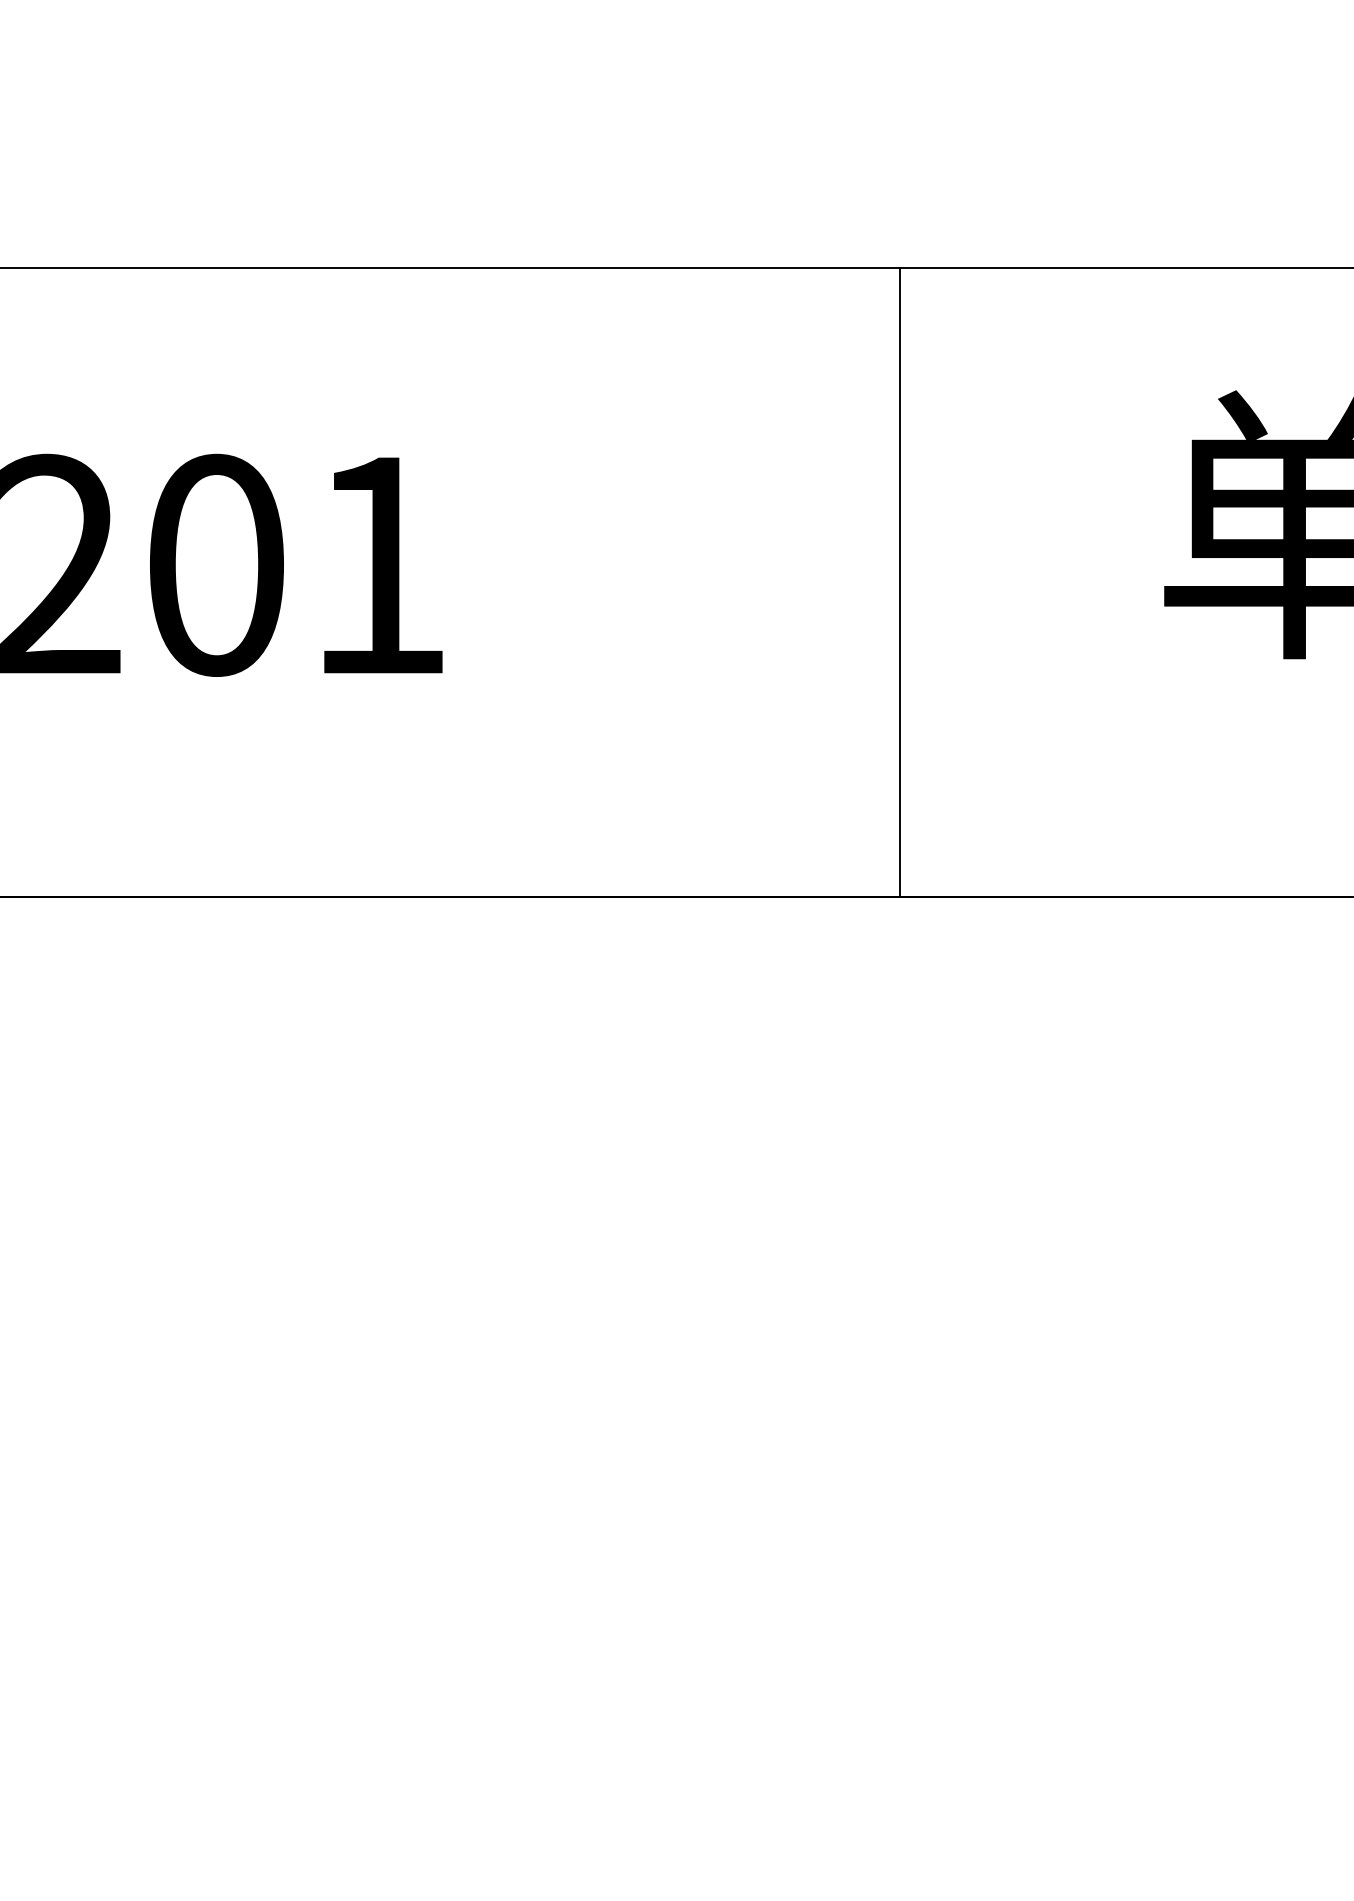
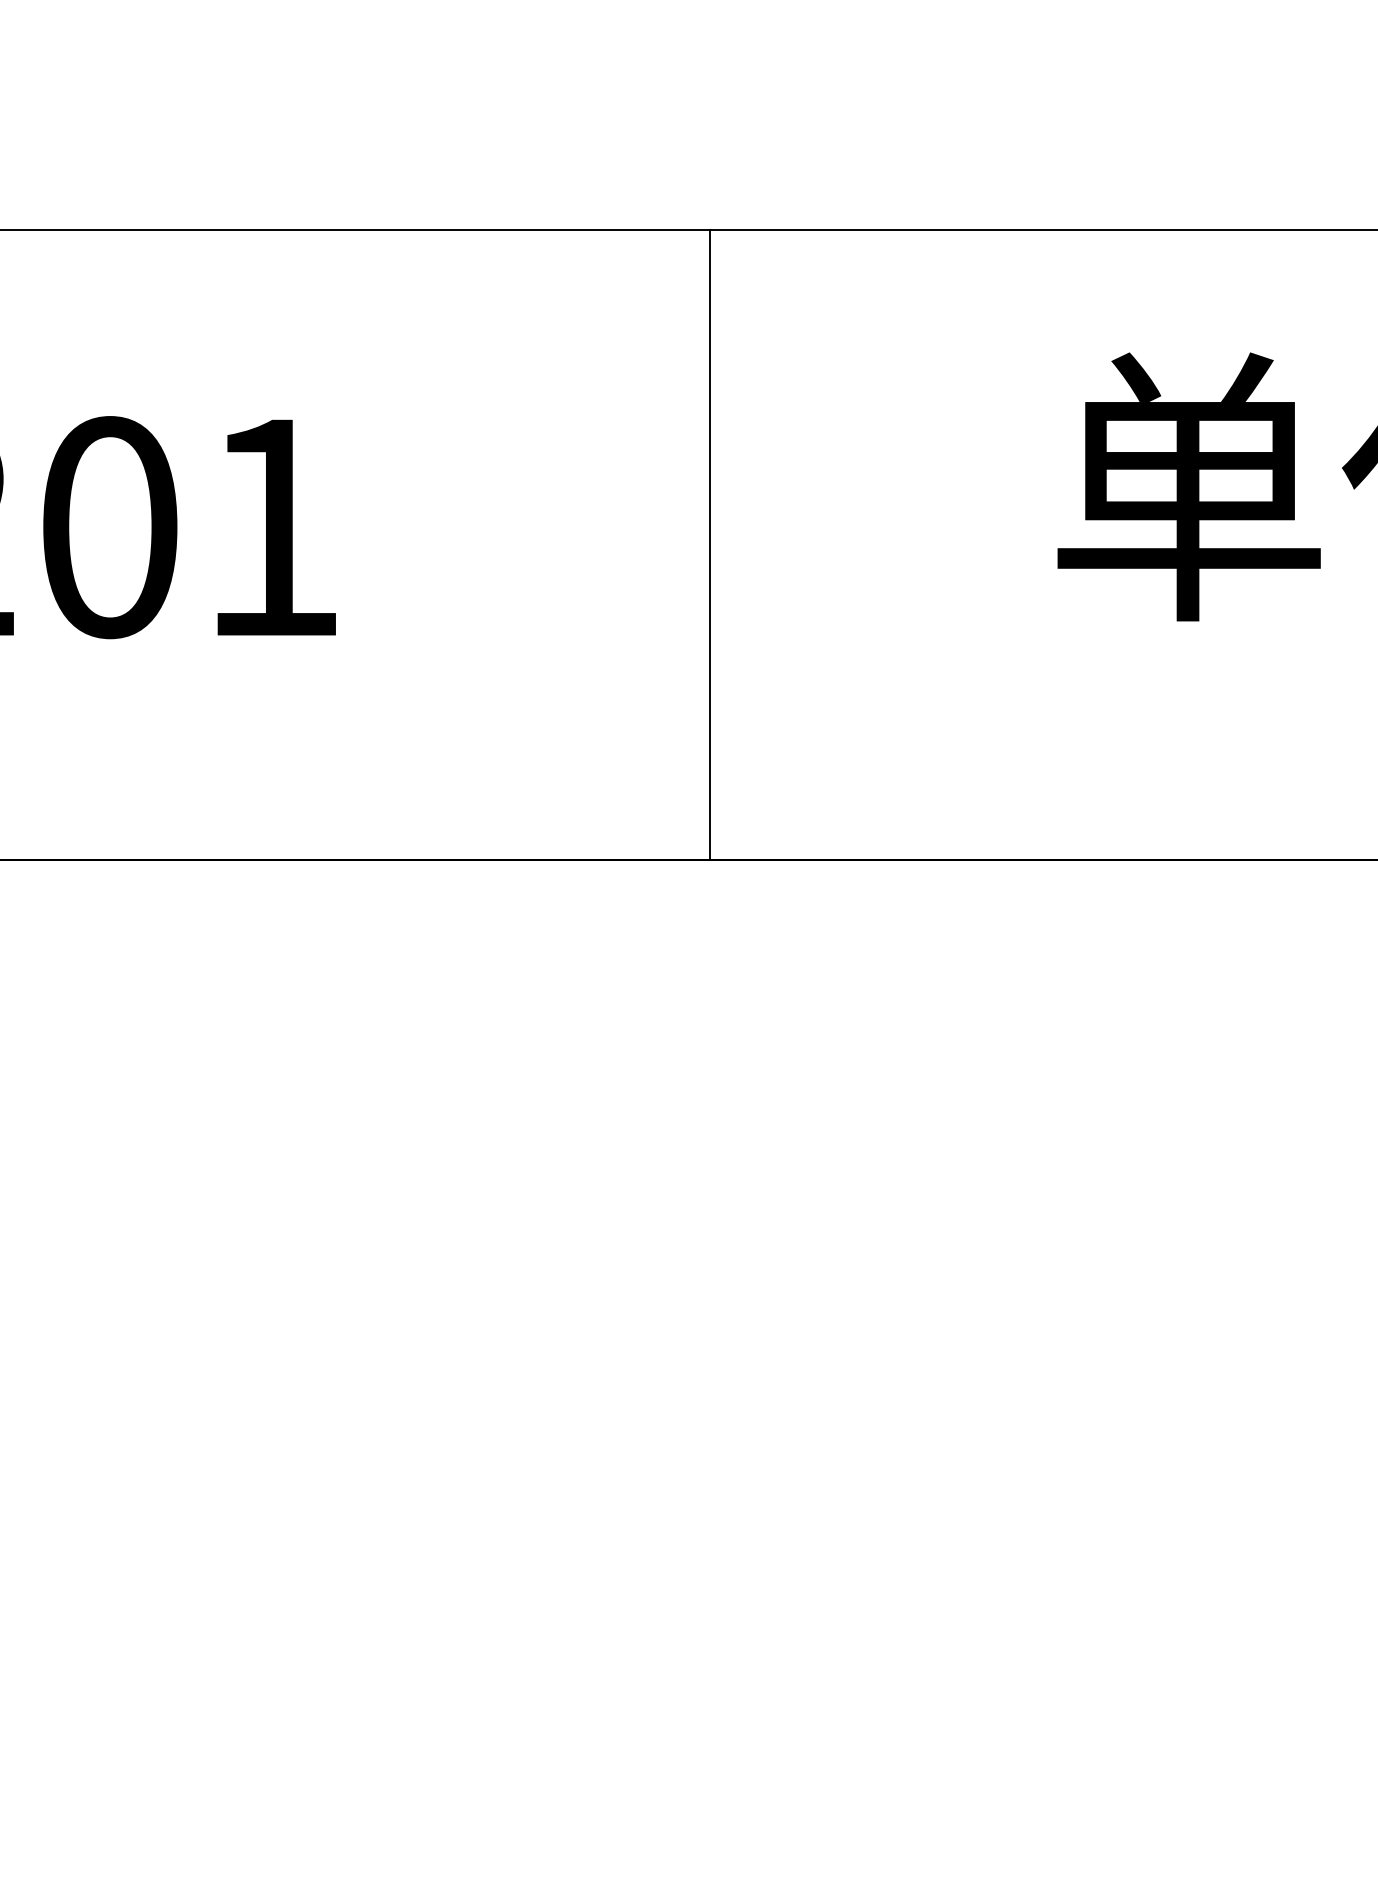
line: (900, 582) -> (709, 544), moved

